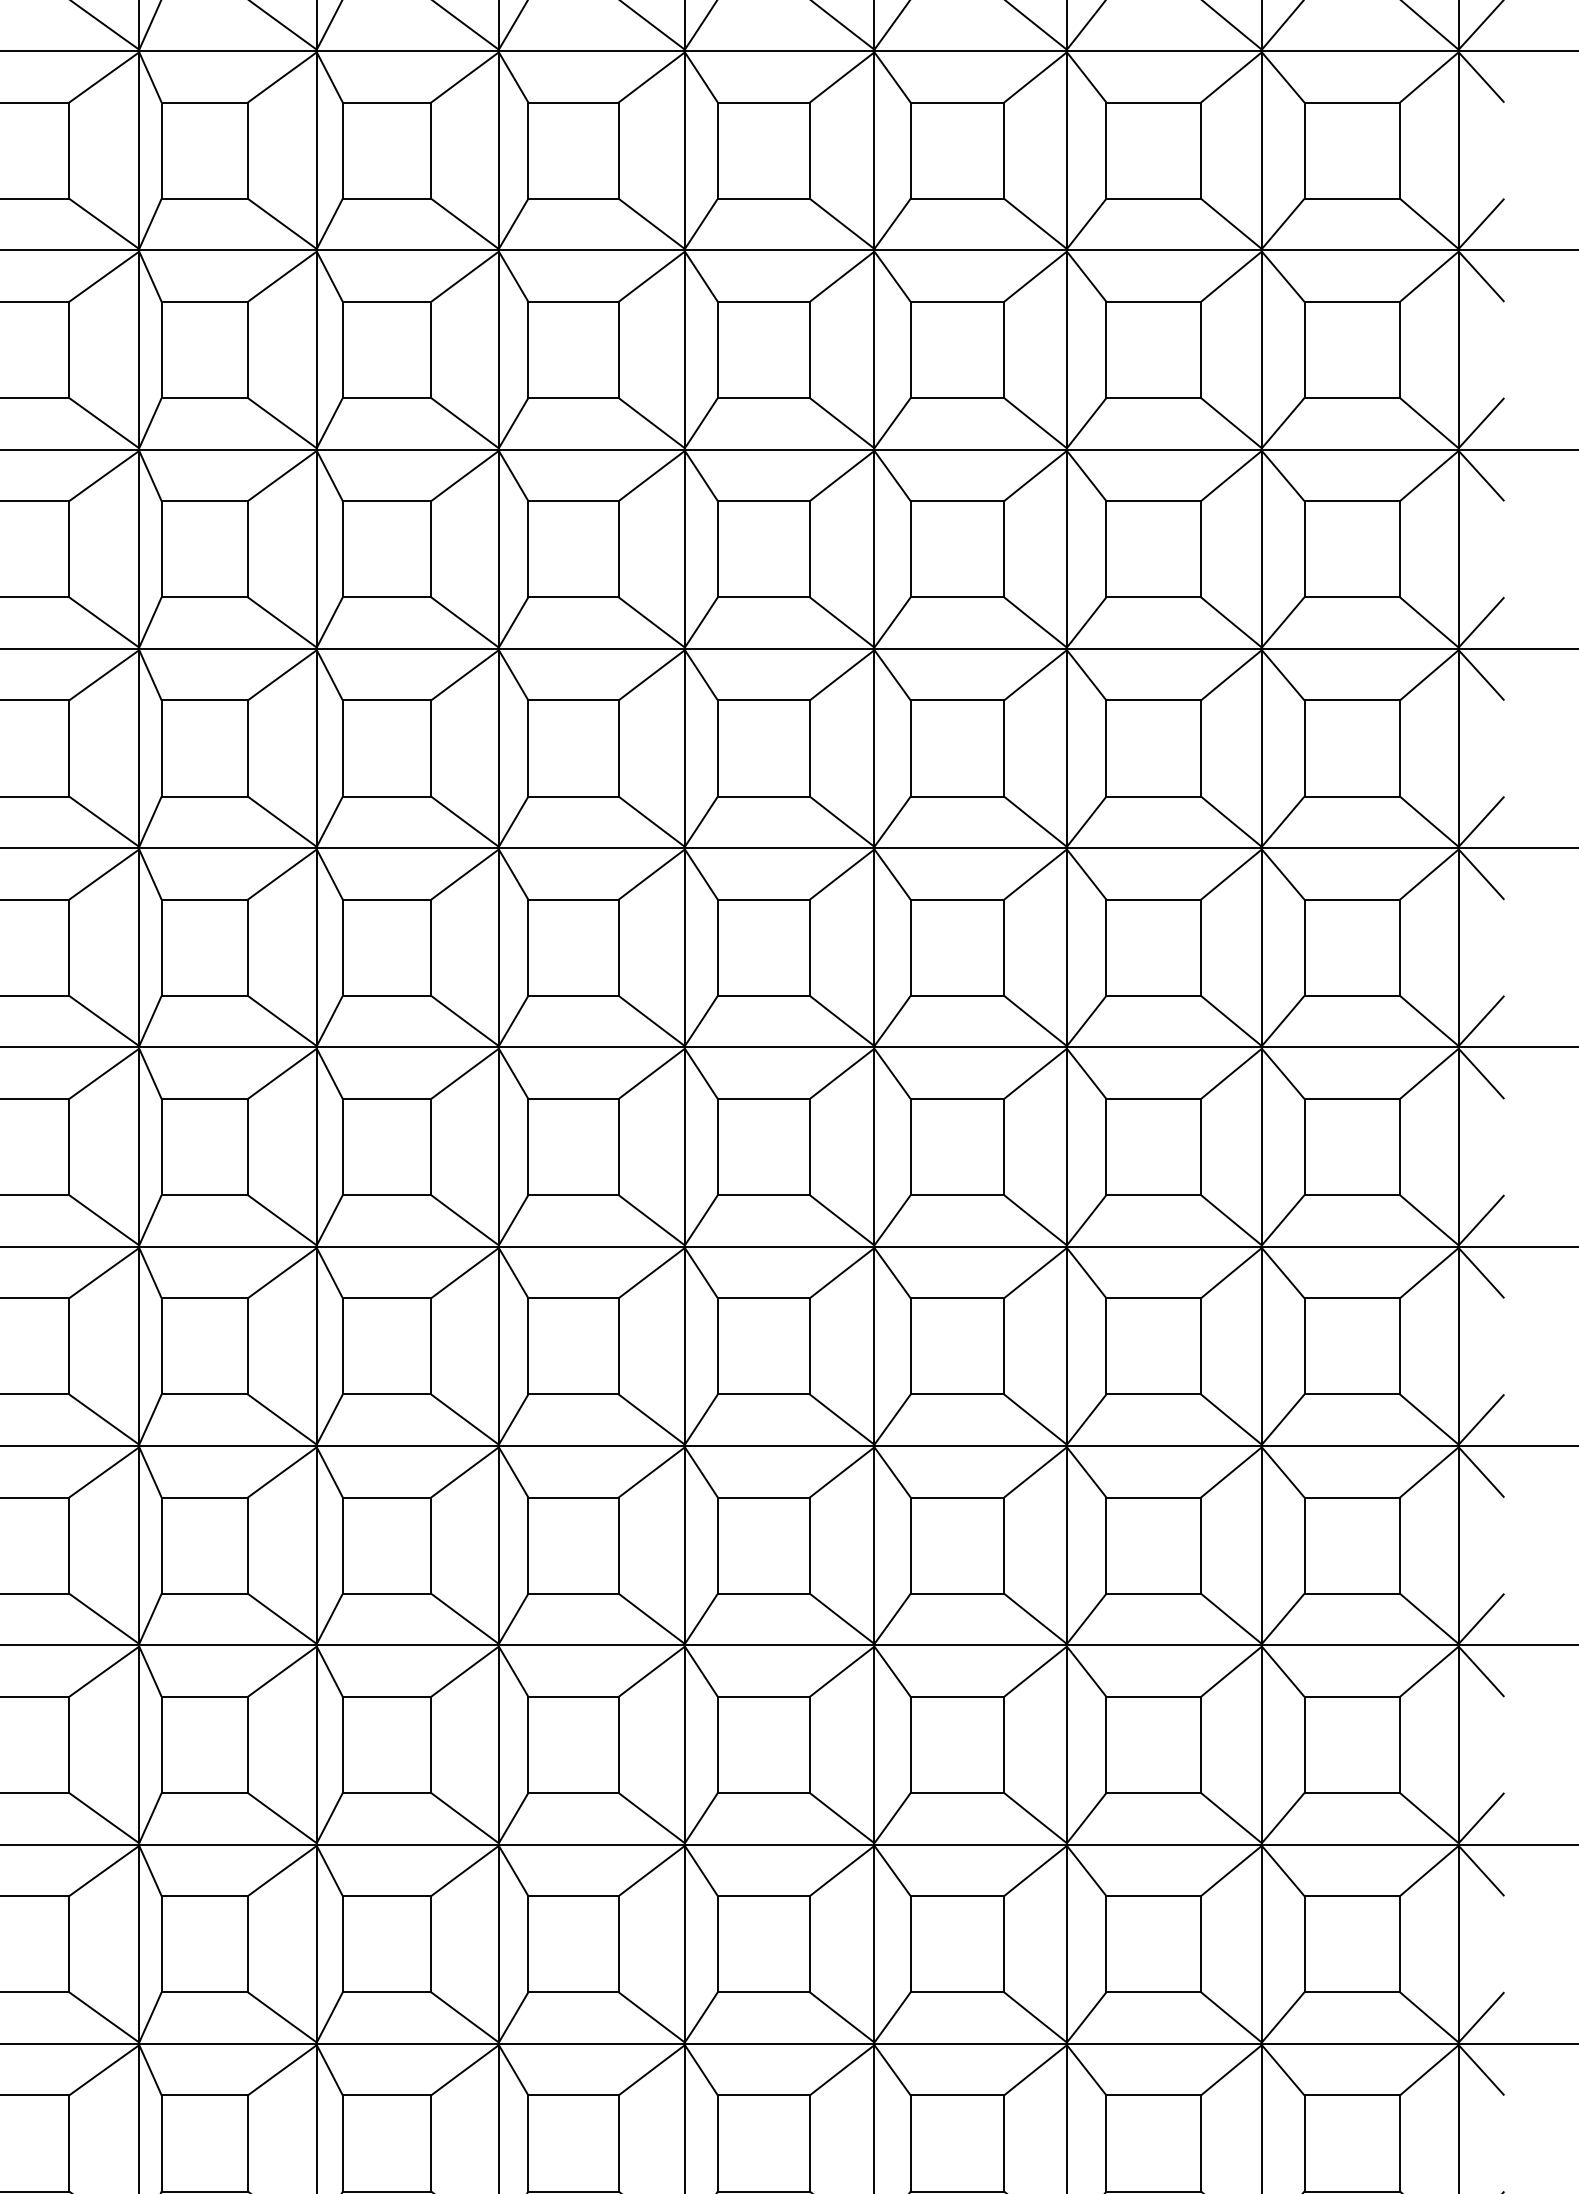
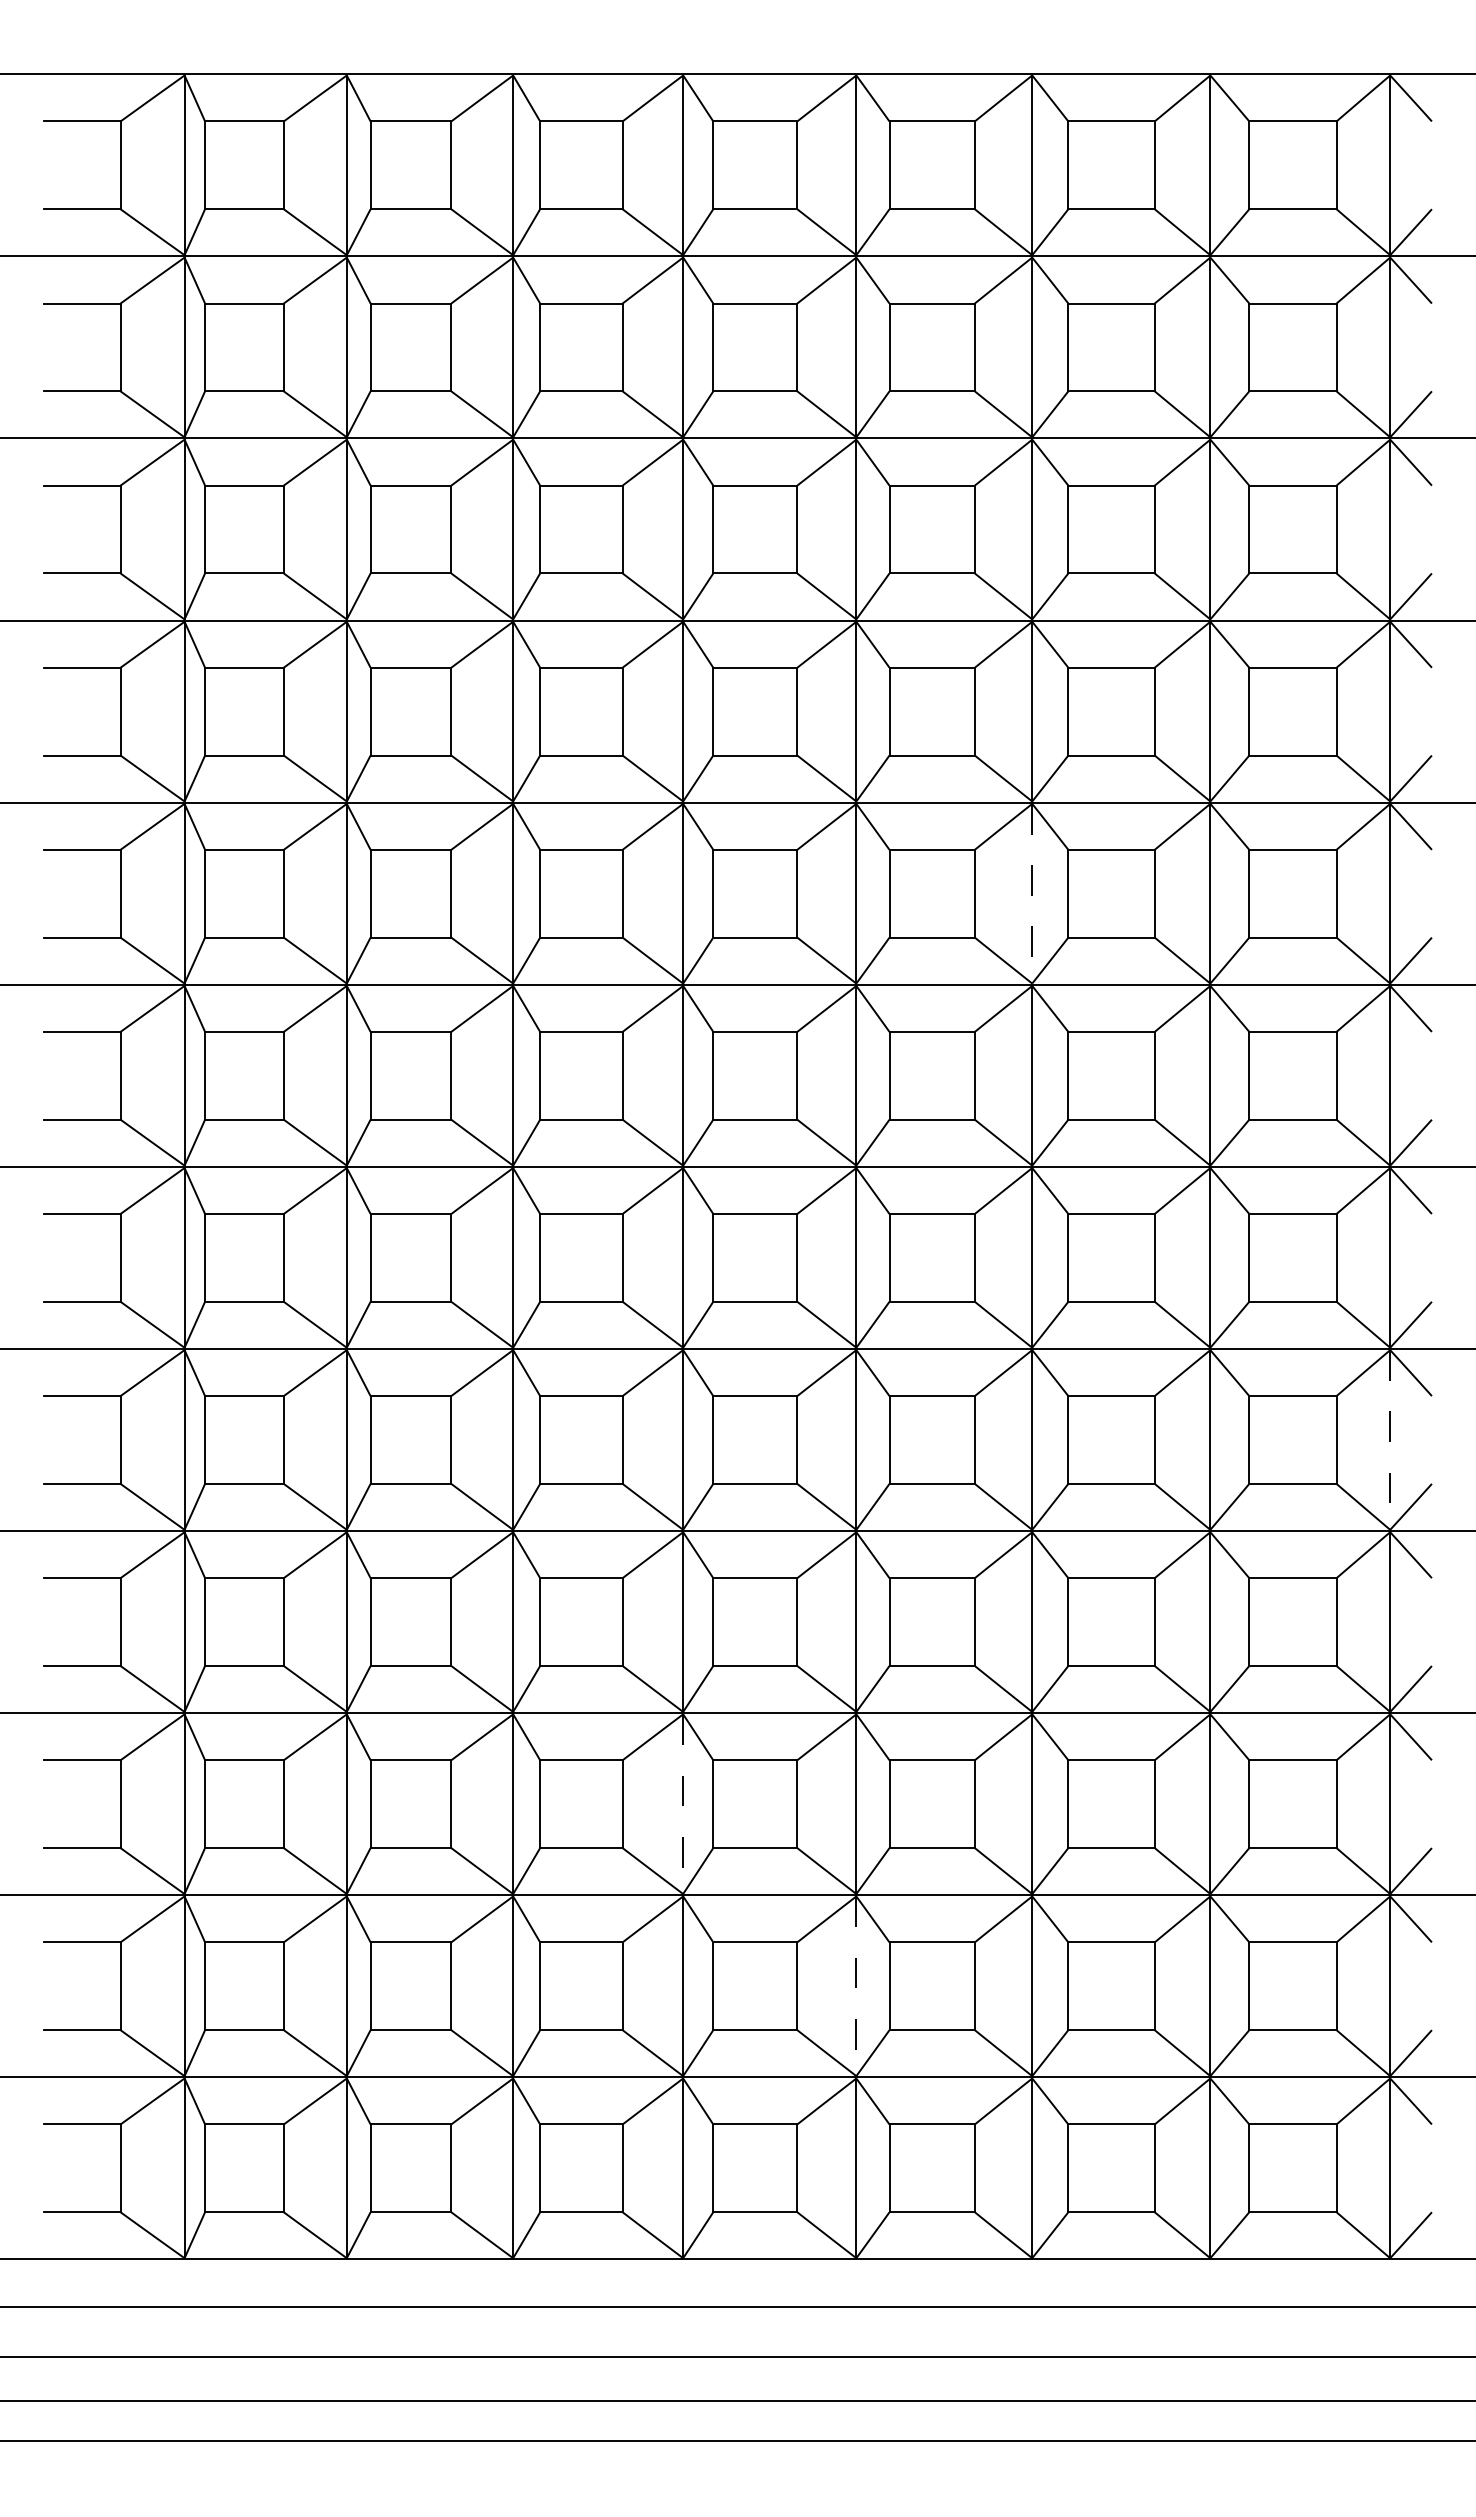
line: (1067, 748) -> (1032, 893), solid -> dashed
line: (1458, 1346) -> (1390, 1440), solid -> dashed
line: (685, 1745) -> (683, 1804), solid -> dashed
line: (874, 1944) -> (856, 1986), solid -> dashed

